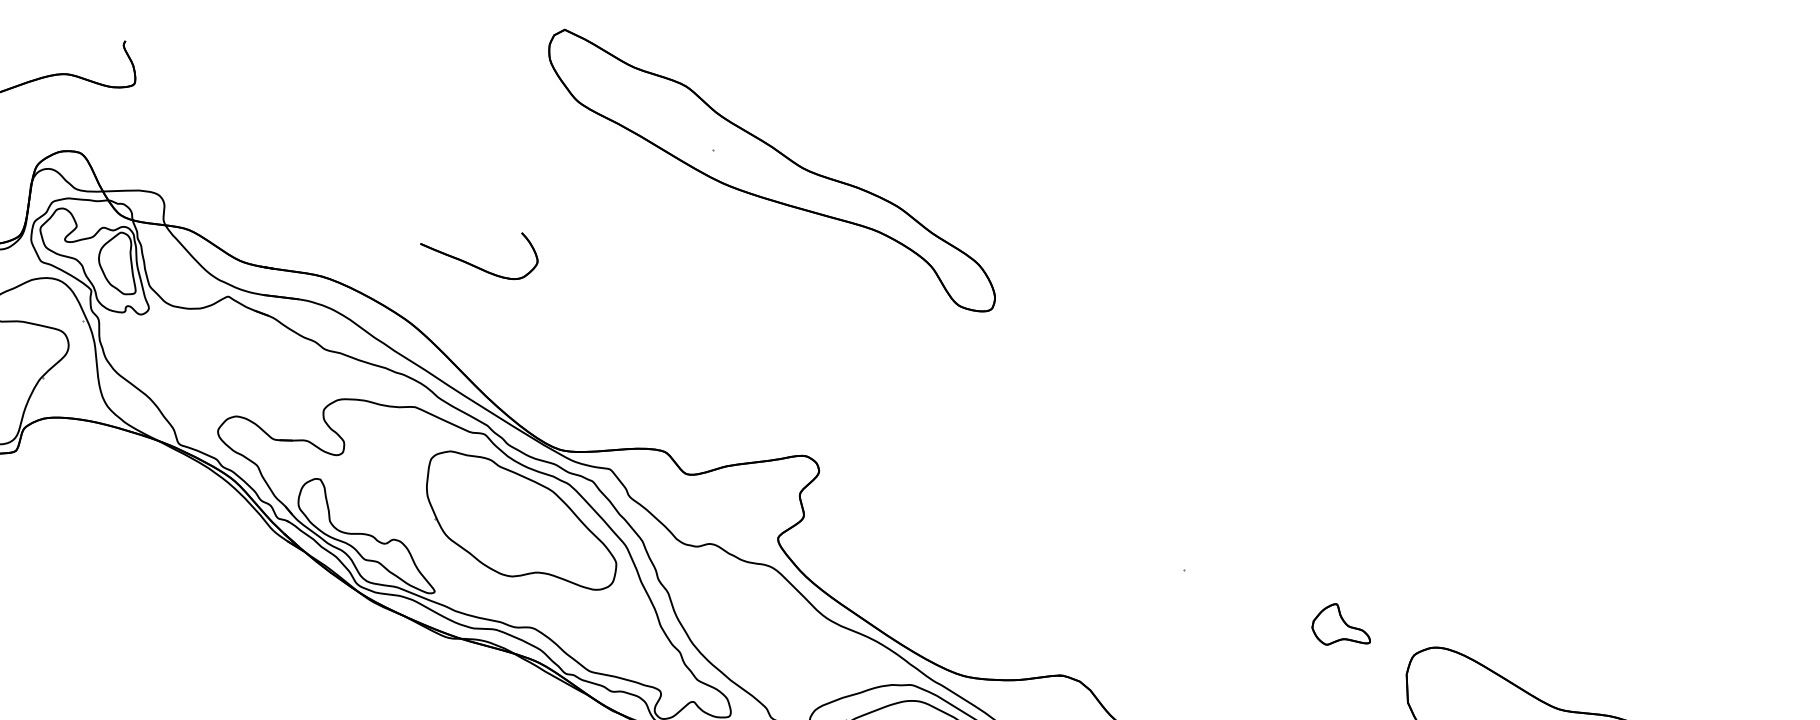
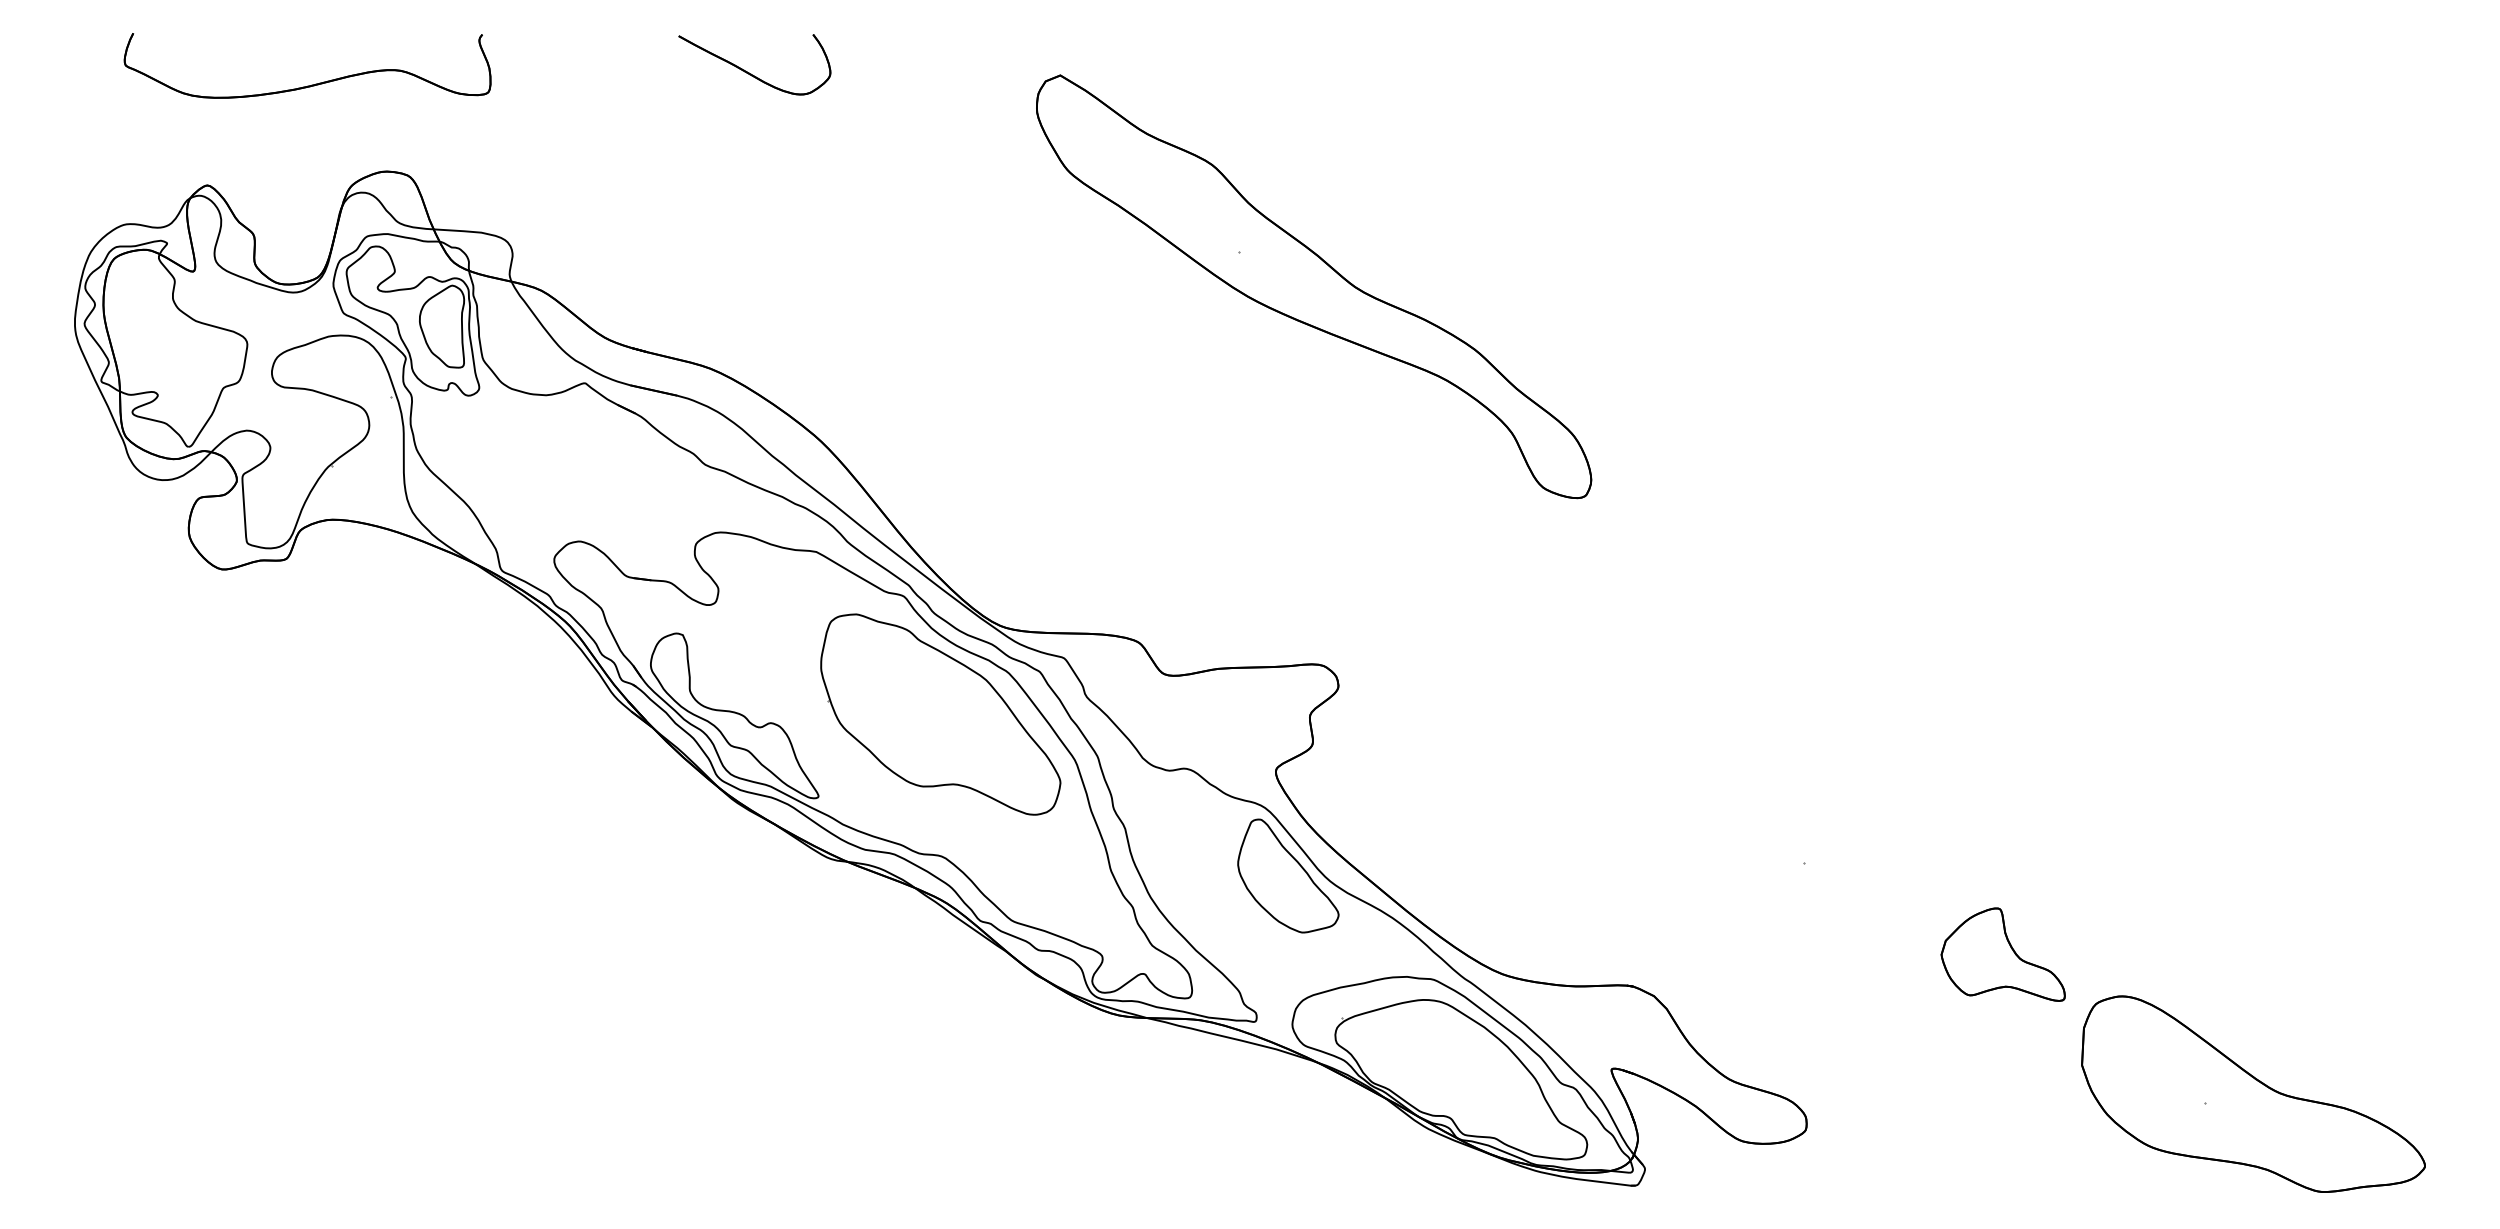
part: (476, 266) -> (749, 72), moved
part: (795, 617) -> (1288, 875), added
part: (1339, 624) -> (2002, 954), size x1.67

